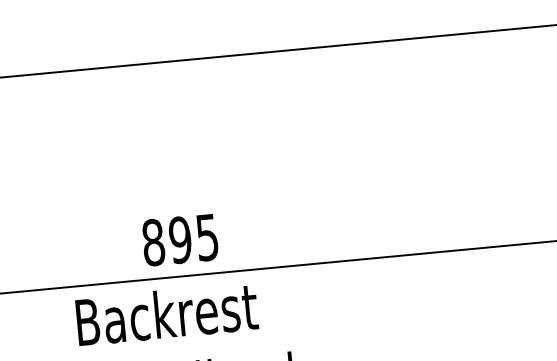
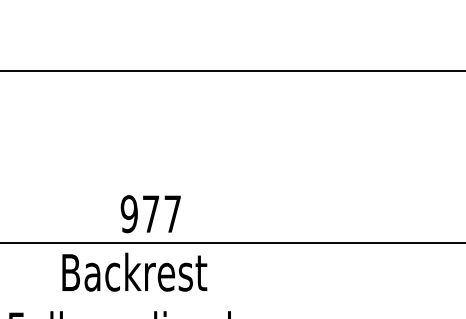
text: (179, 240) -> (150, 214), 895 -> 977

